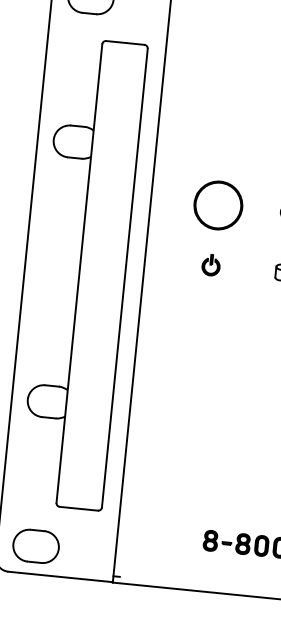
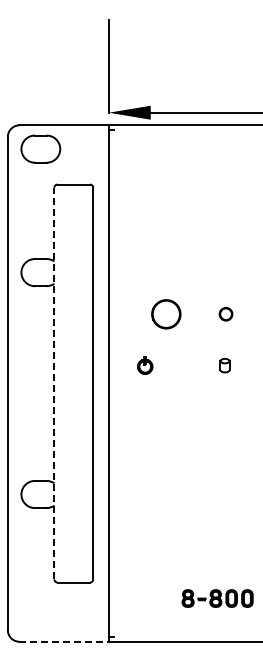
circle: (218, 205) -> (166, 314), size x0.7
part: (211, 265) -> (145, 365), moved
line: (79, 273) -> (54, 383), solid -> dashed
part: (35, 545) -> (40, 617), removed
line: (61, 576) -> (64, 641), solid -> dashed

